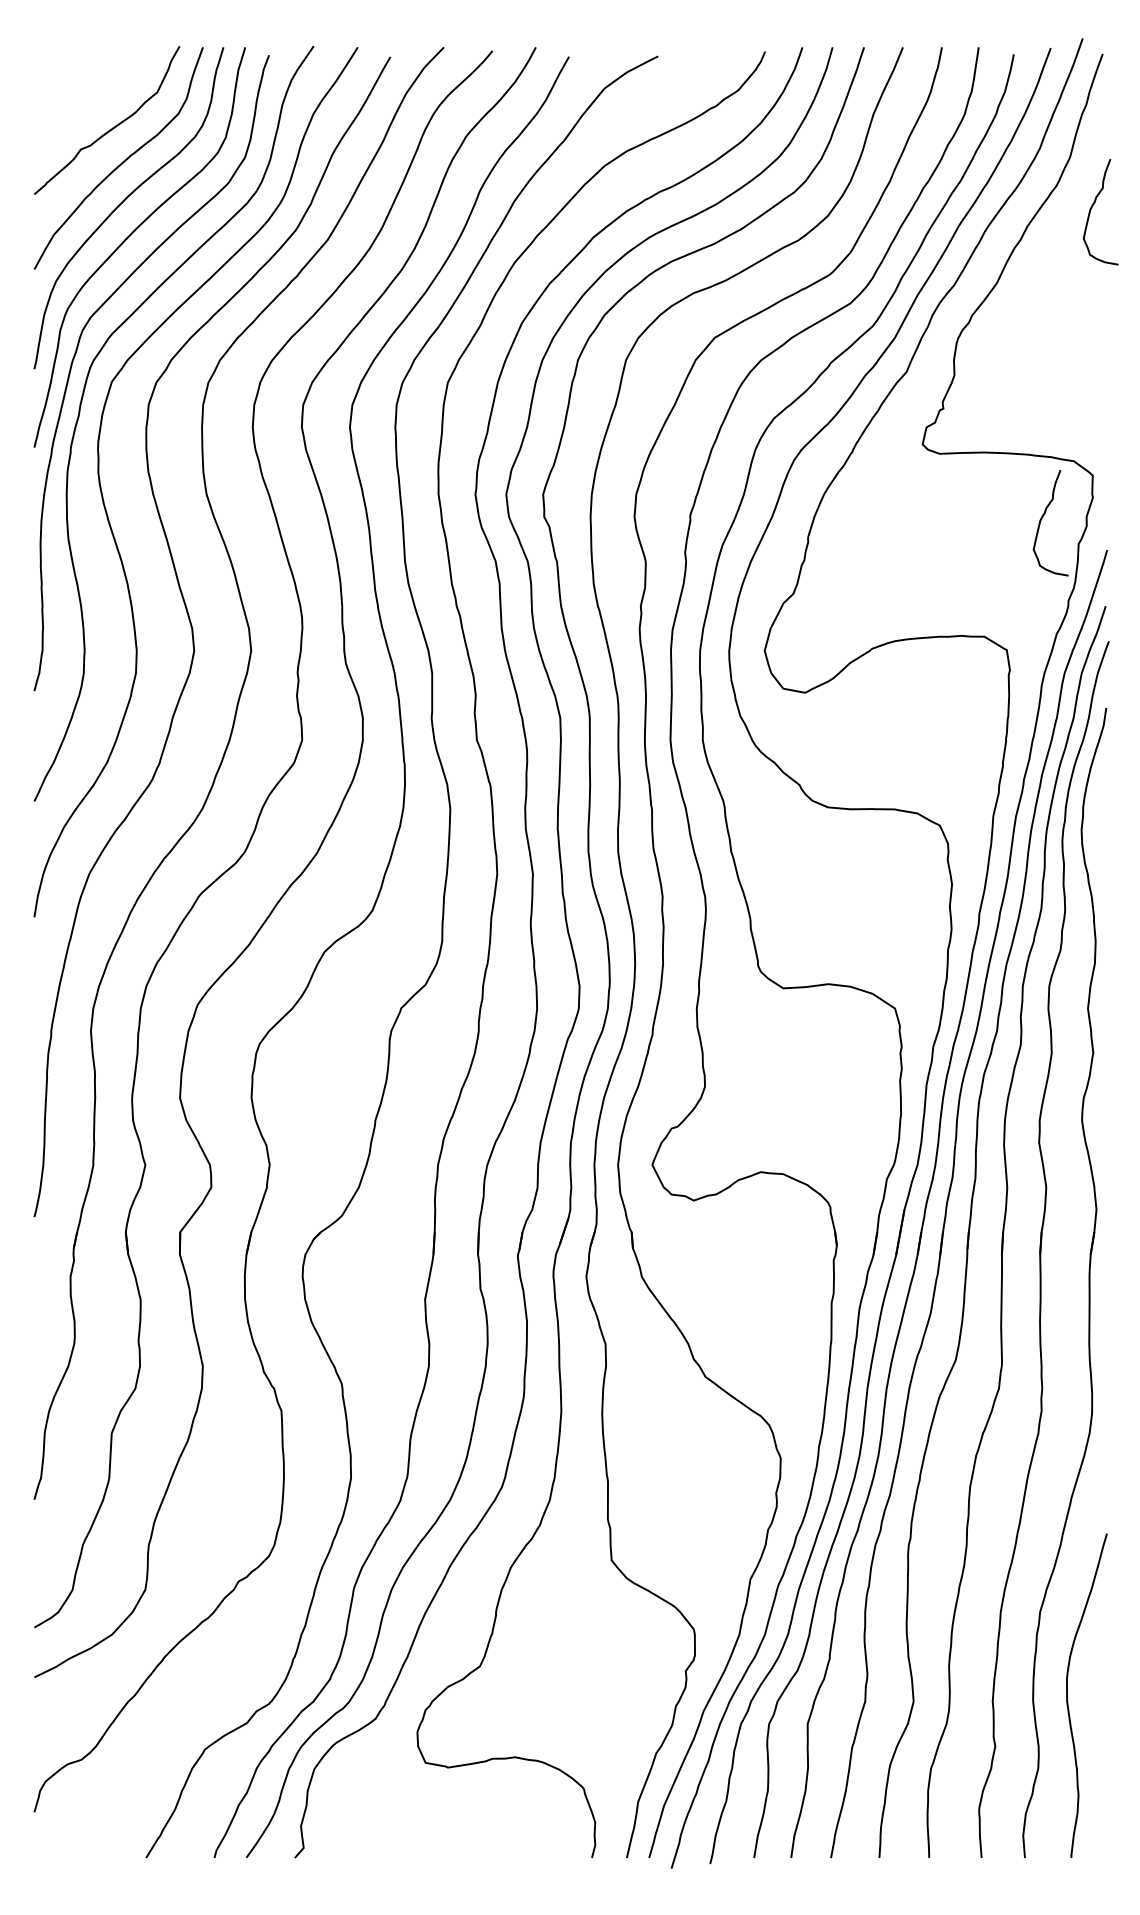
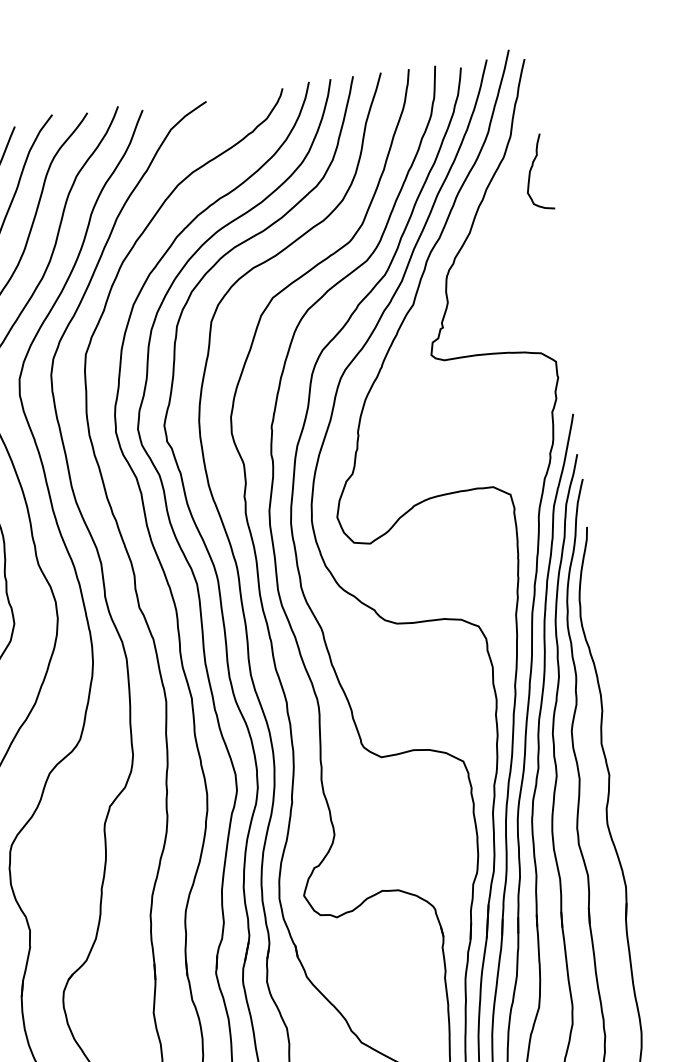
curve: (1043, 517) -> (524, 396), removed

